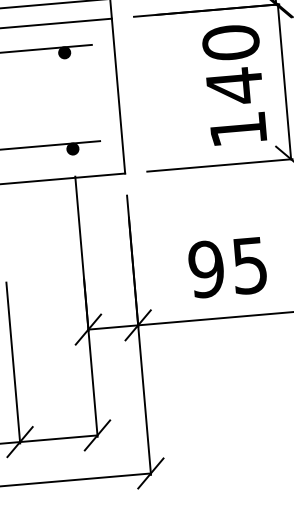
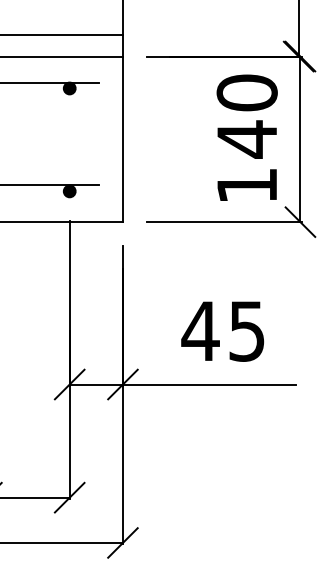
text: (206, 268) -> (200, 330), 95 -> 45

